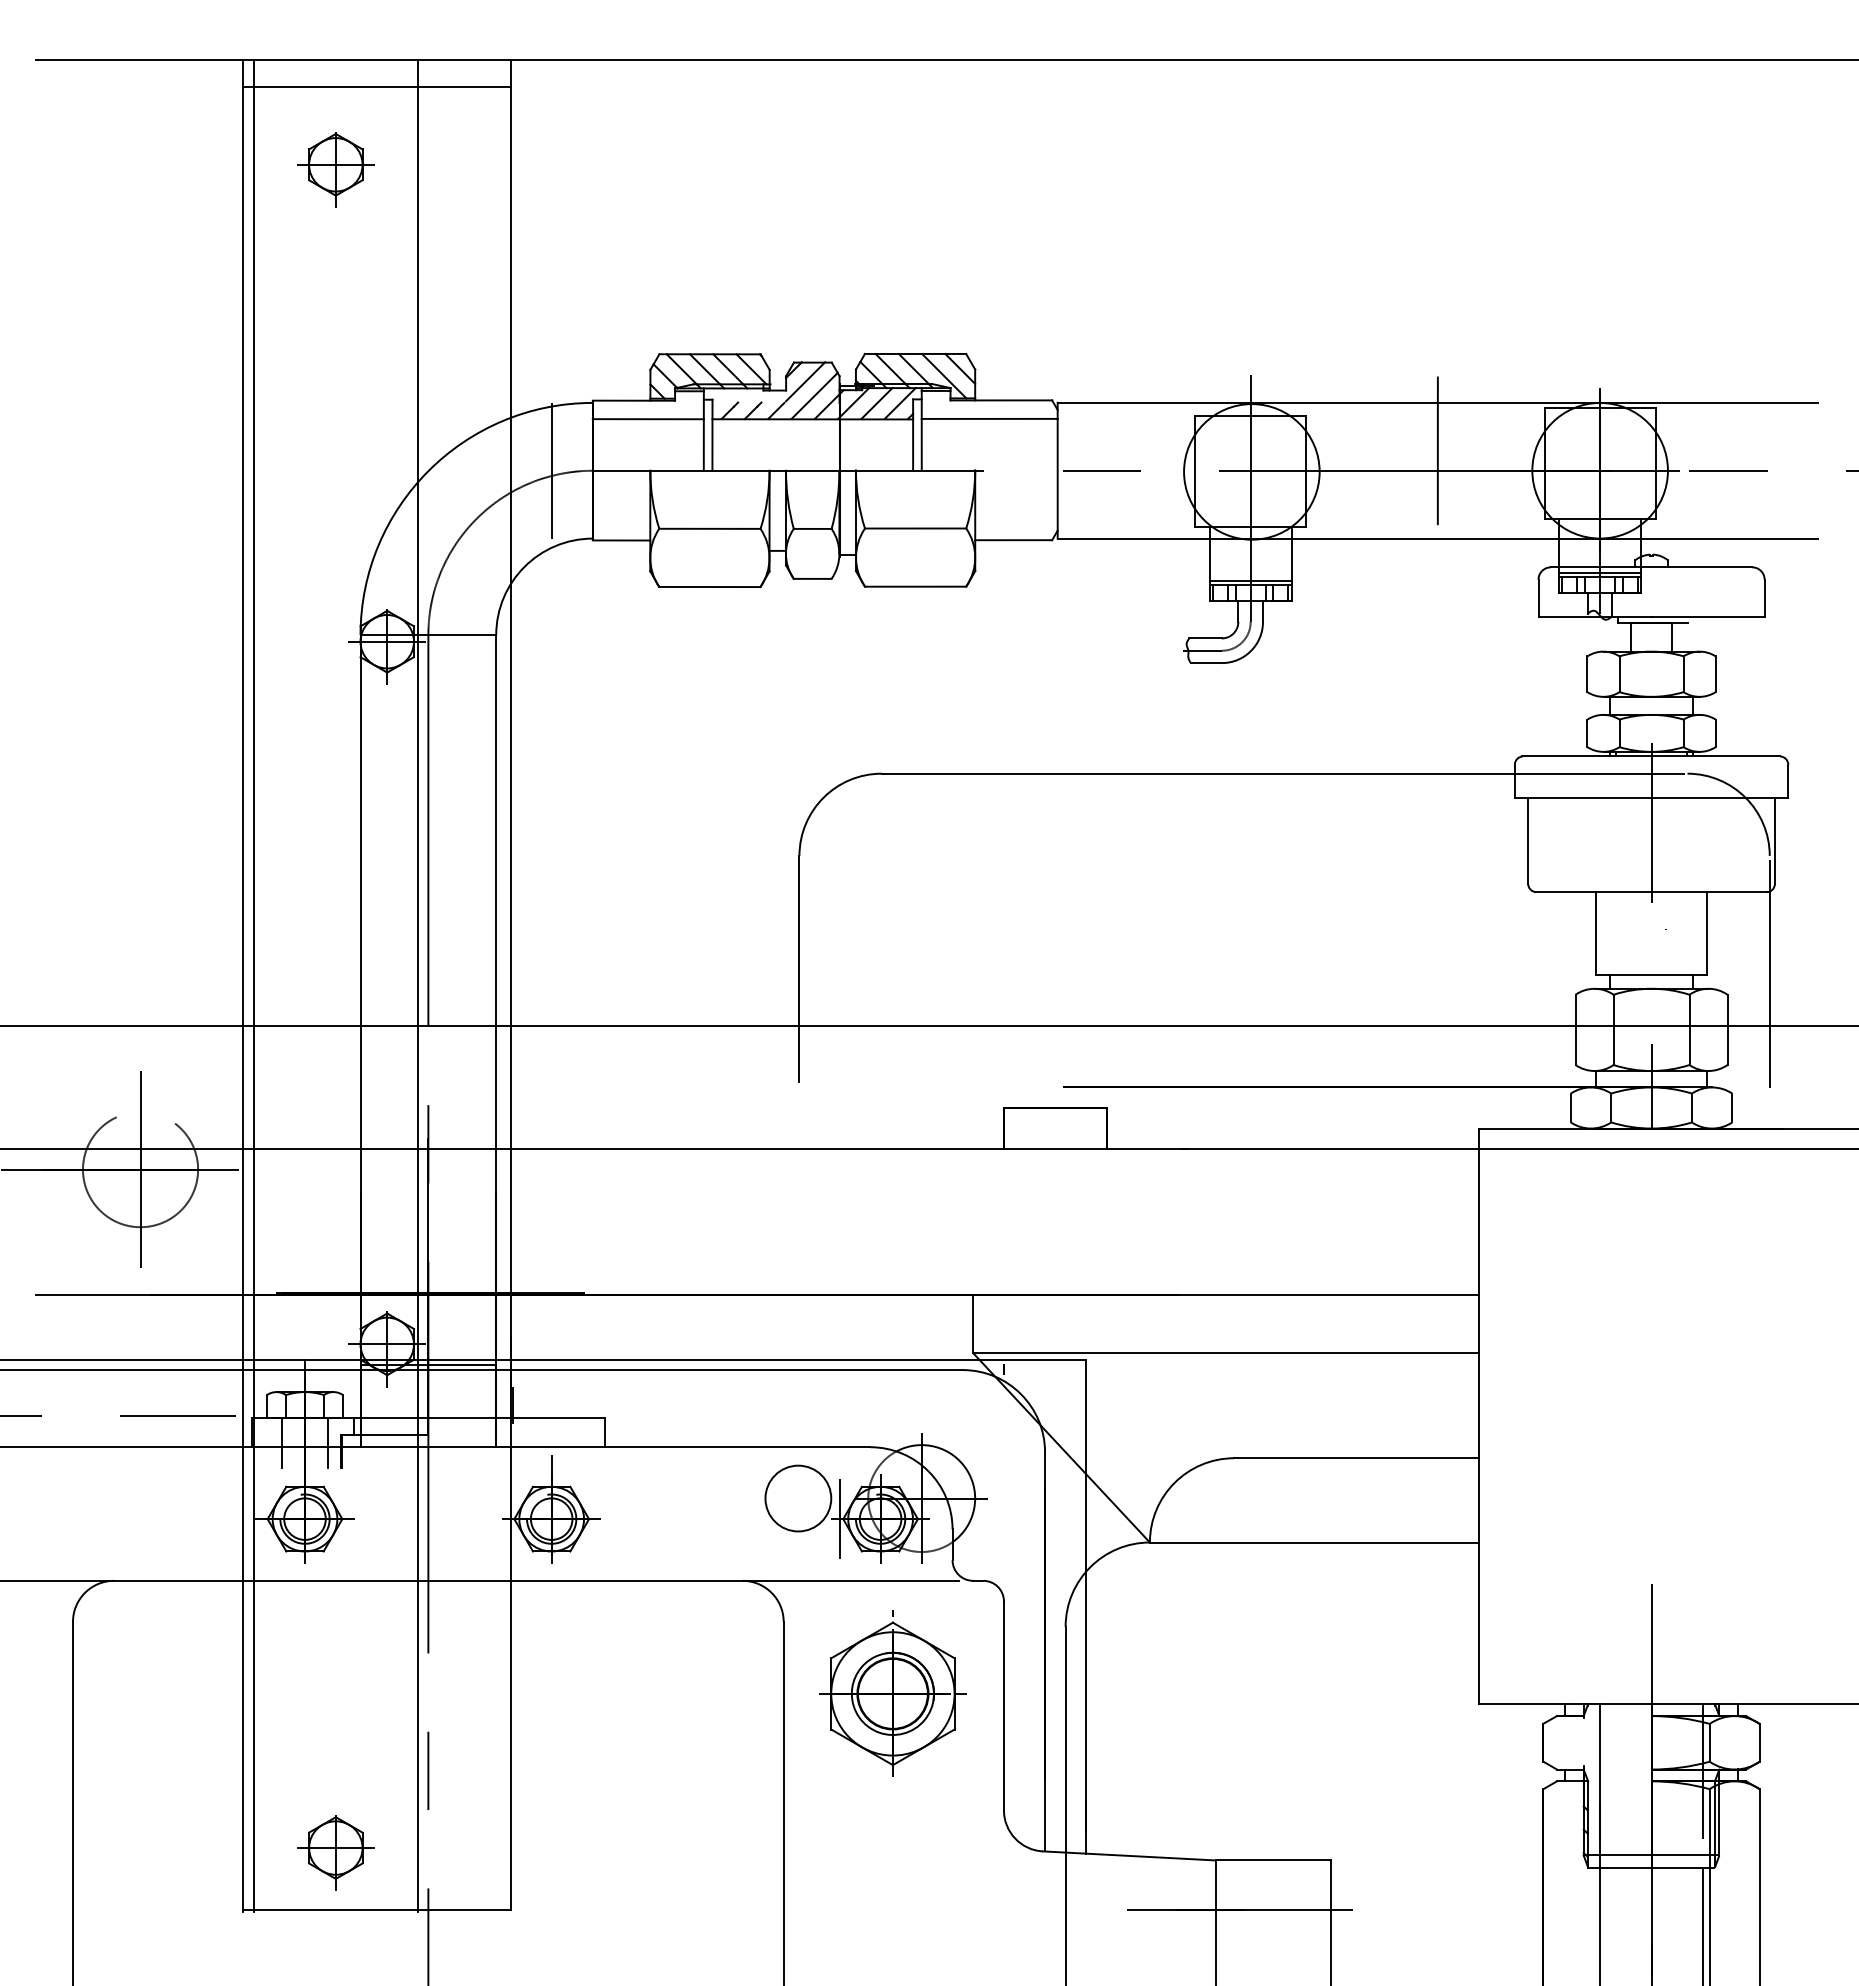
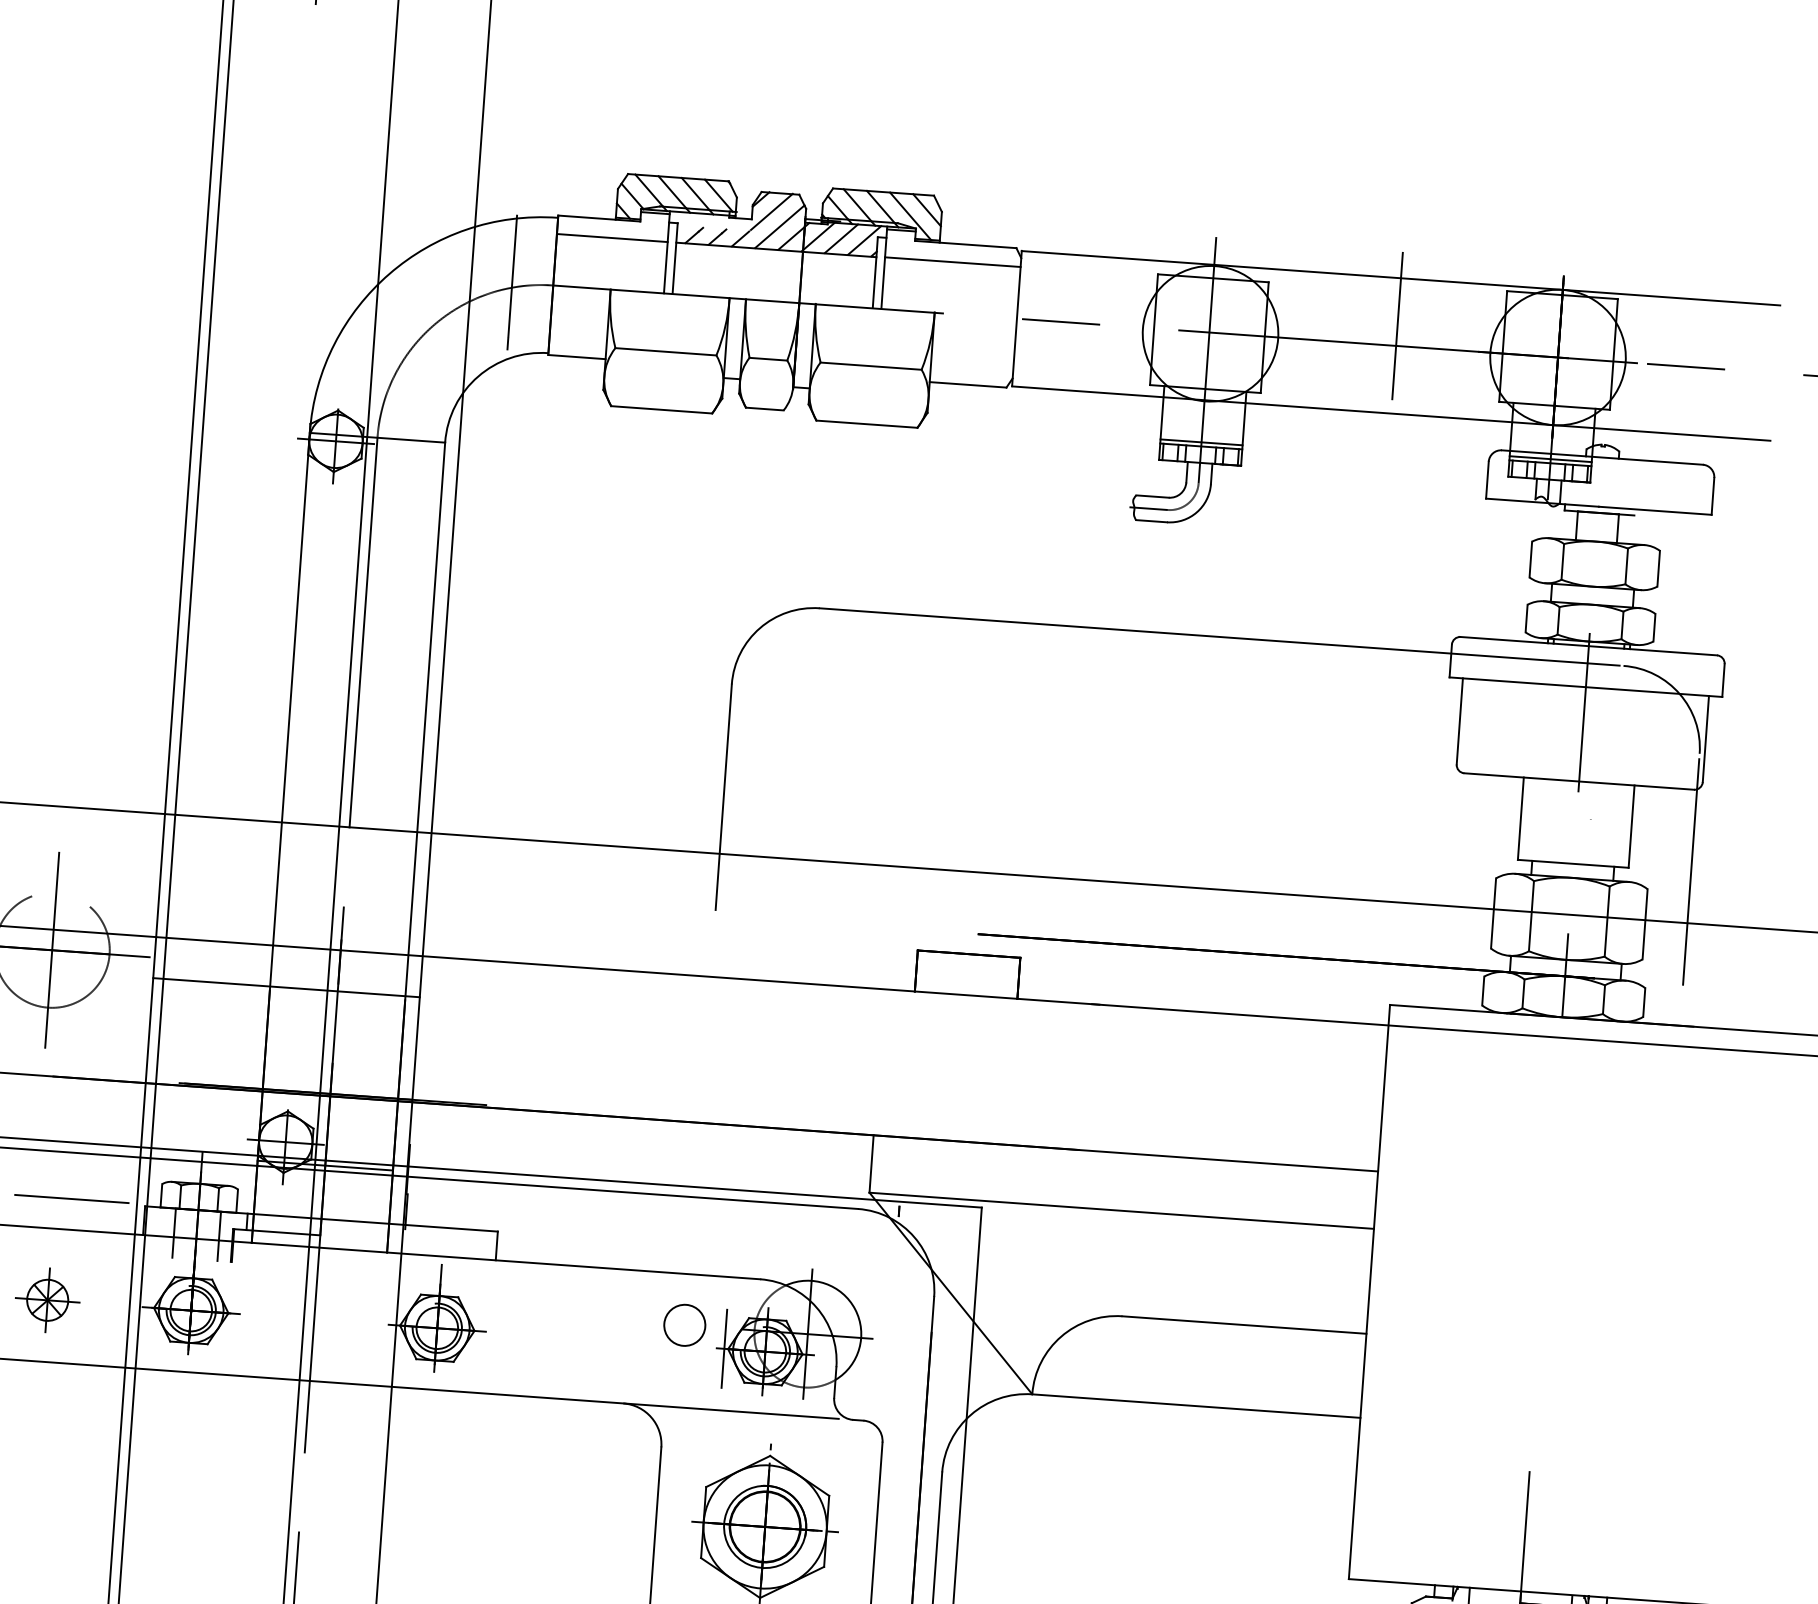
line: (376, 1190) -> (286, 987), added
circle: (797, 1498) -> (683, 1325), size x0.62
part: (160, 1518) -> (47, 1299), added

